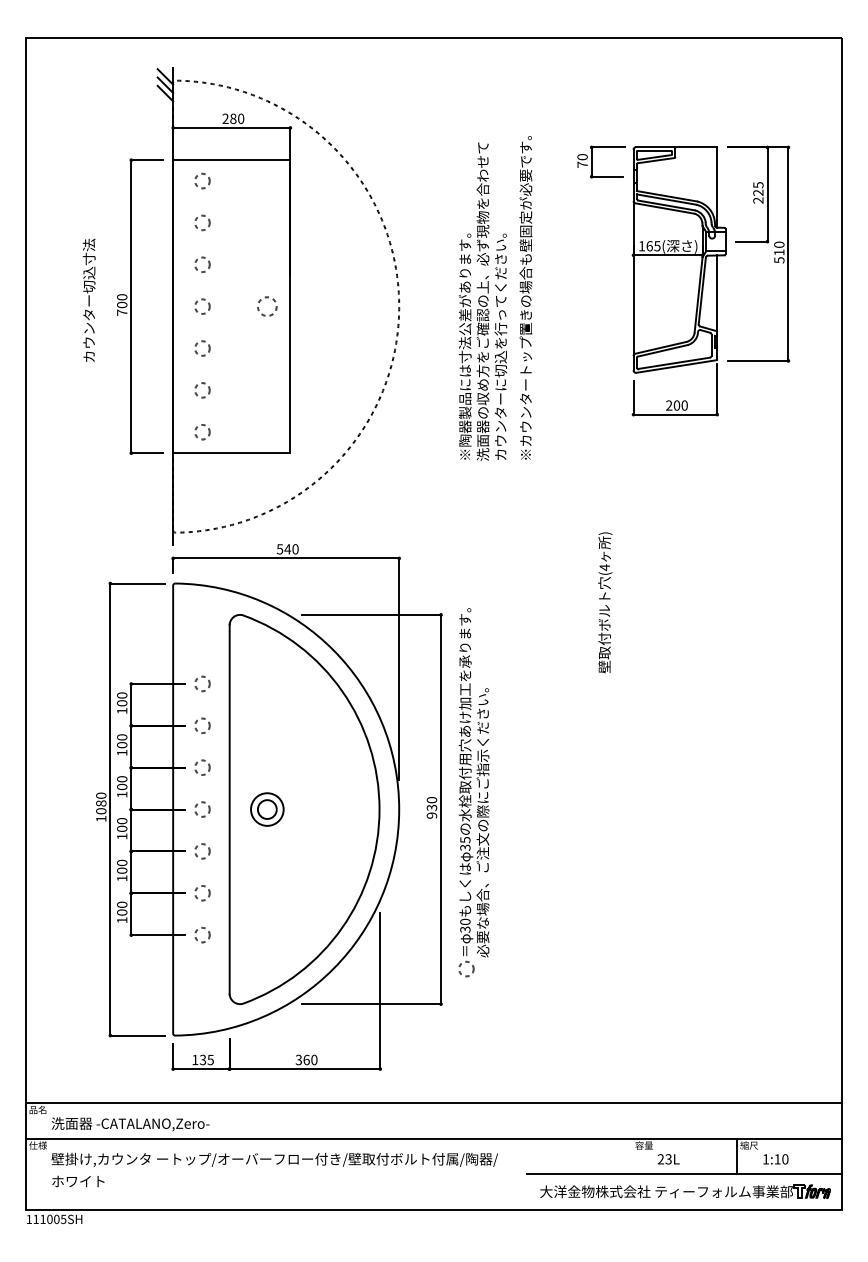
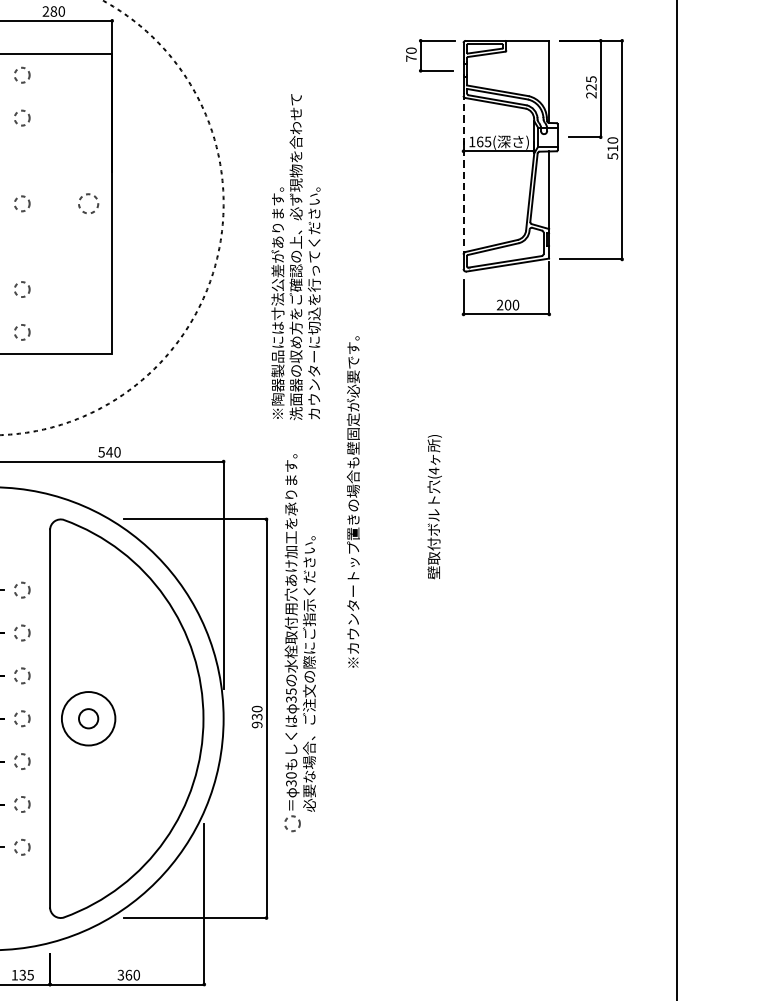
circle: (202, 264) -> (22, 160), removed
line: (633, 277) -> (463, 173), solid -> dashed
text: (525, 297) -> (352, 501), moved
text: (482, 301) -> (295, 256), moved
circle: (202, 348) -> (22, 246), removed
part: (473, 792) -> (299, 642), moved
circle: (267, 809) -> (88, 718), size x1.6

